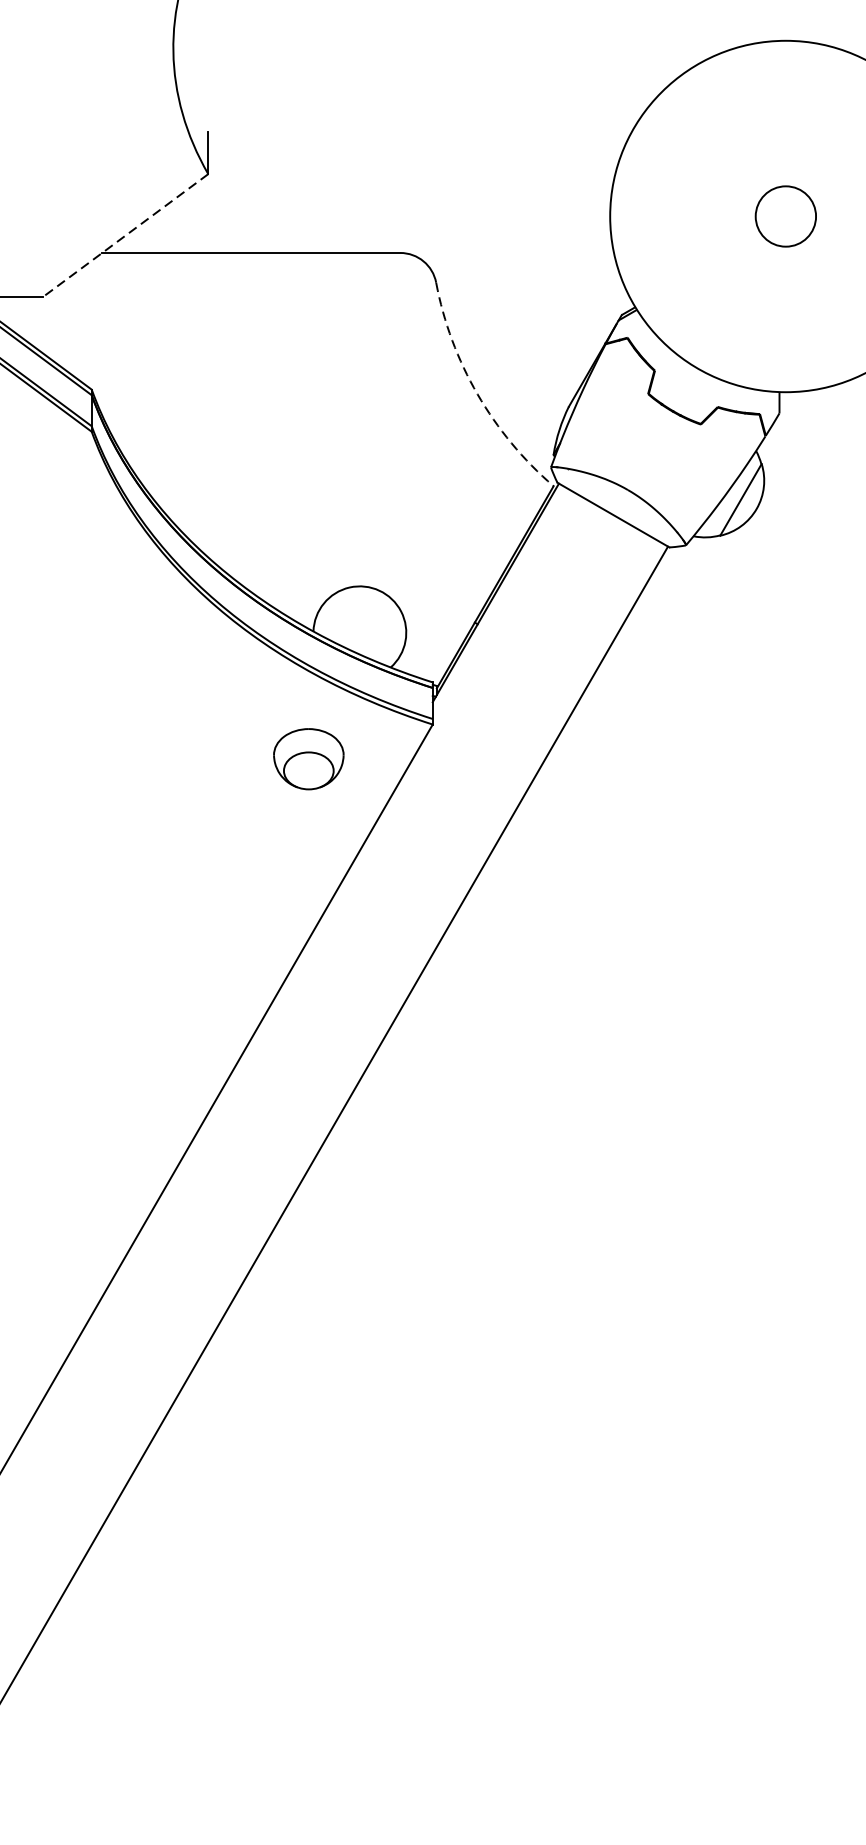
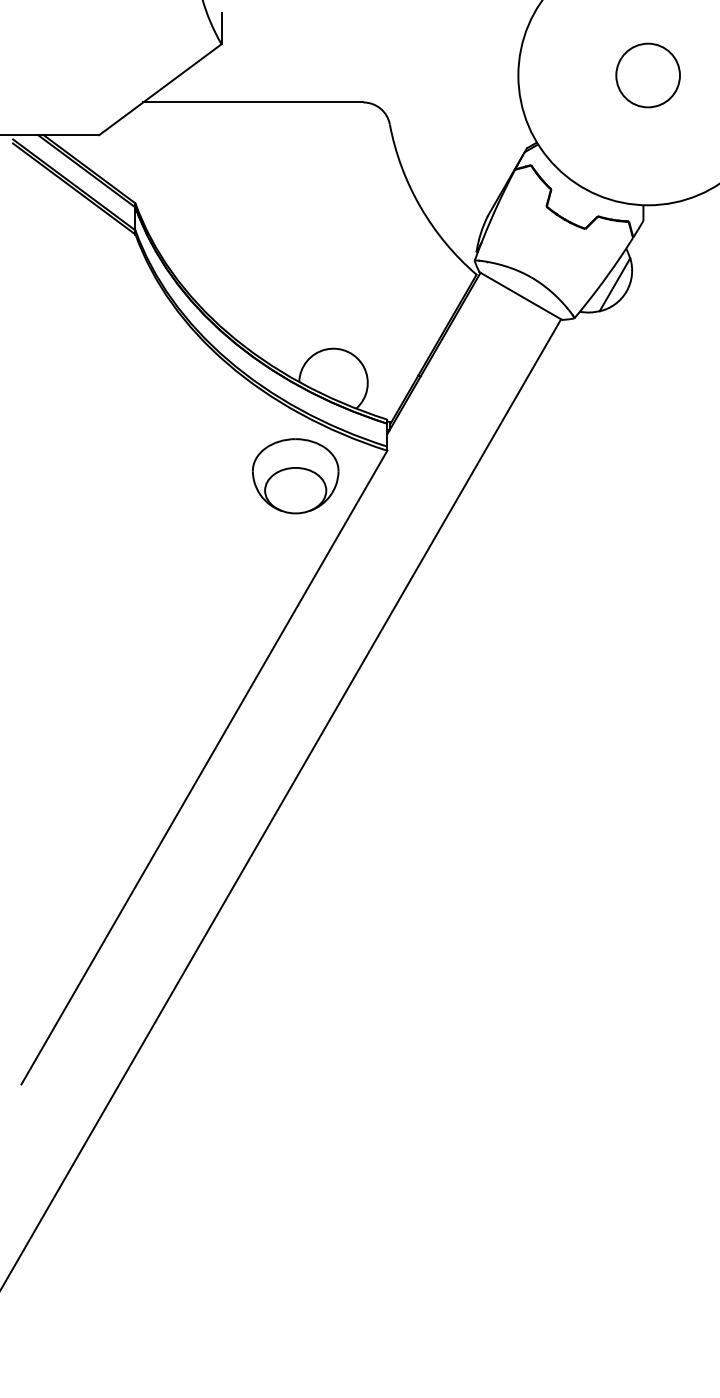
circle: (785, 216) -> (647, 75), size x1.43
line: (124, 236) -> (159, 90), dashed -> solid
arc: (477, 393) -> (420, 206), dashed -> solid
part: (308, 759) -> (295, 476), size x1.67

